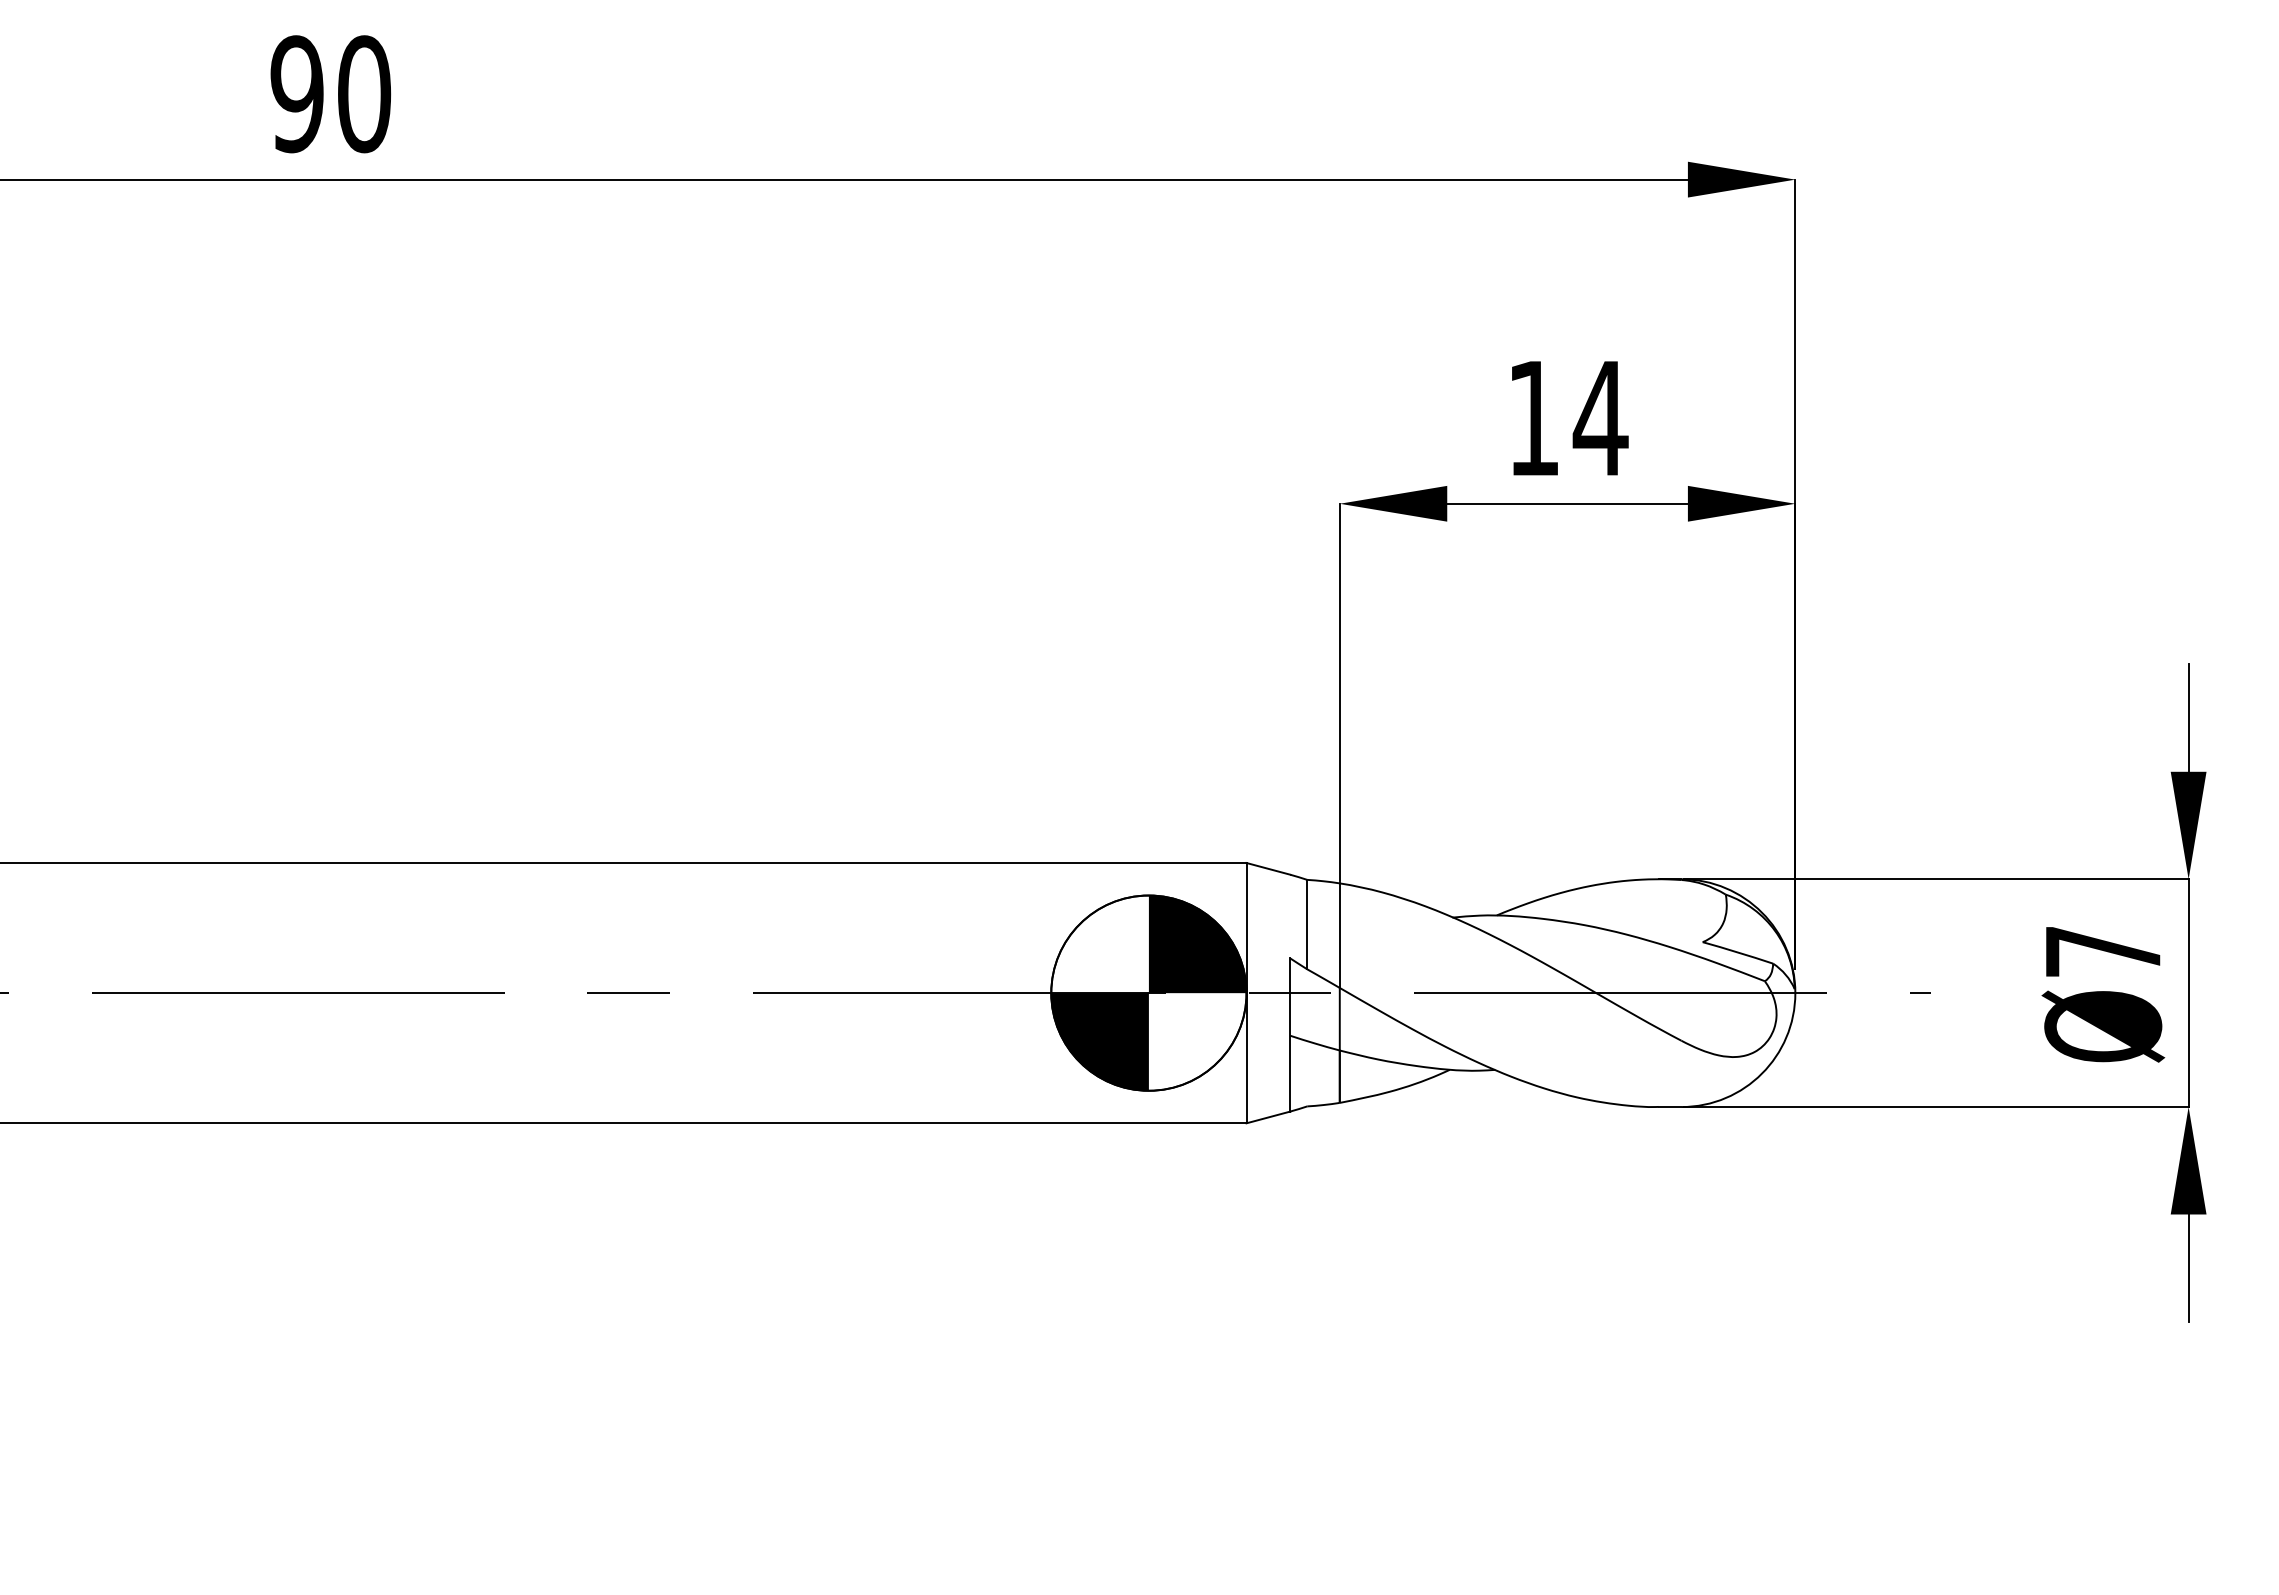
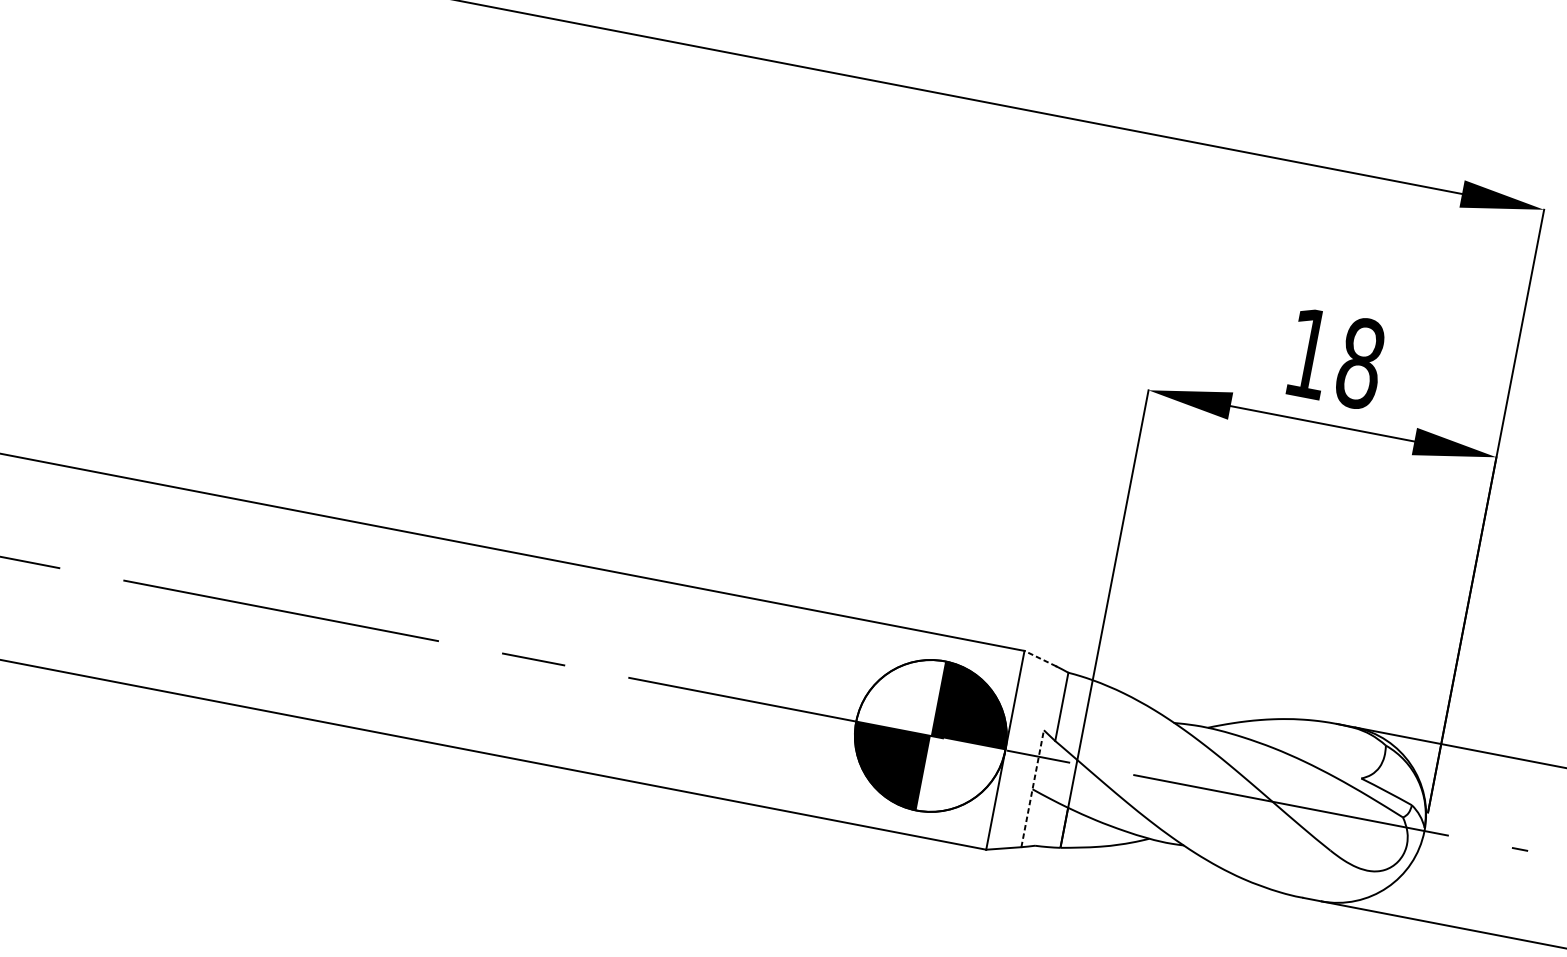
text: (1600, 418) -> (1360, 363), 14 -> 18
line: (1268, 868) -> (1040, 658), solid -> dashed
line: (1290, 1035) -> (1032, 789), solid -> dashed

